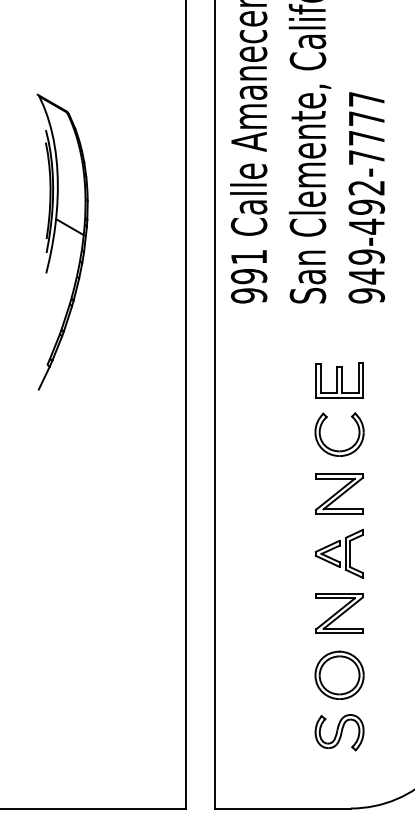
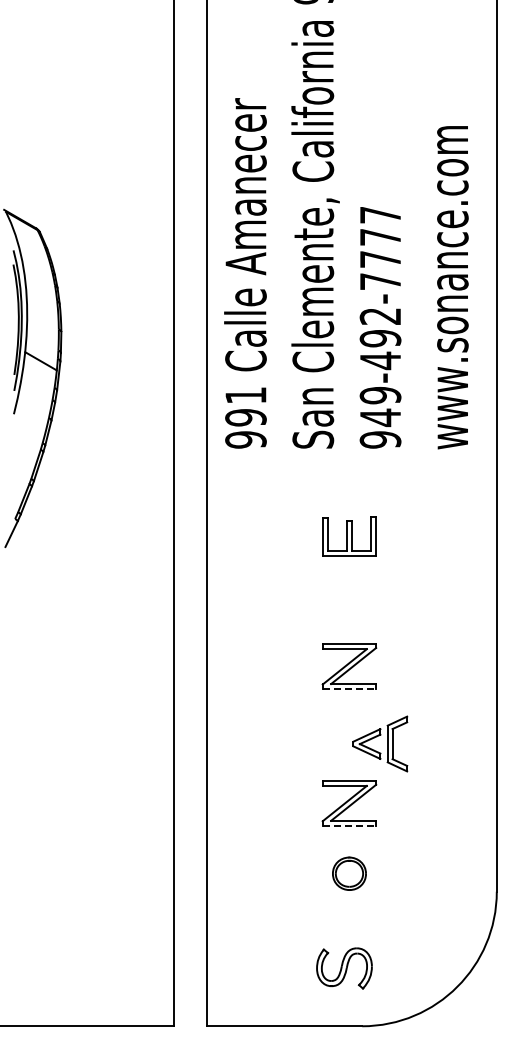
part: (339, 450) -> (349, 616), removed
line: (339, 514) -> (349, 689), solid -> dashed
part: (345, 553) -> (387, 743), moved
line: (339, 632) -> (349, 825), solid -> dashed
part: (339, 674) -> (349, 873), size x0.6
part: (339, 732) -> (344, 968), moved

